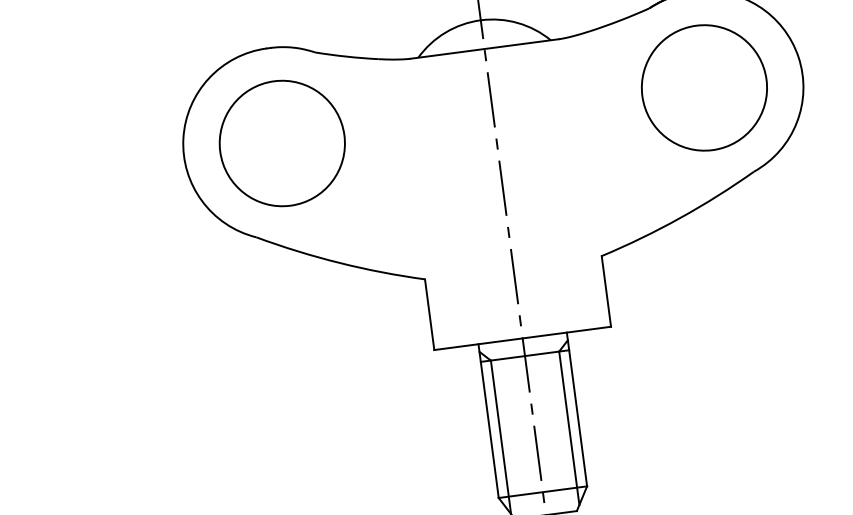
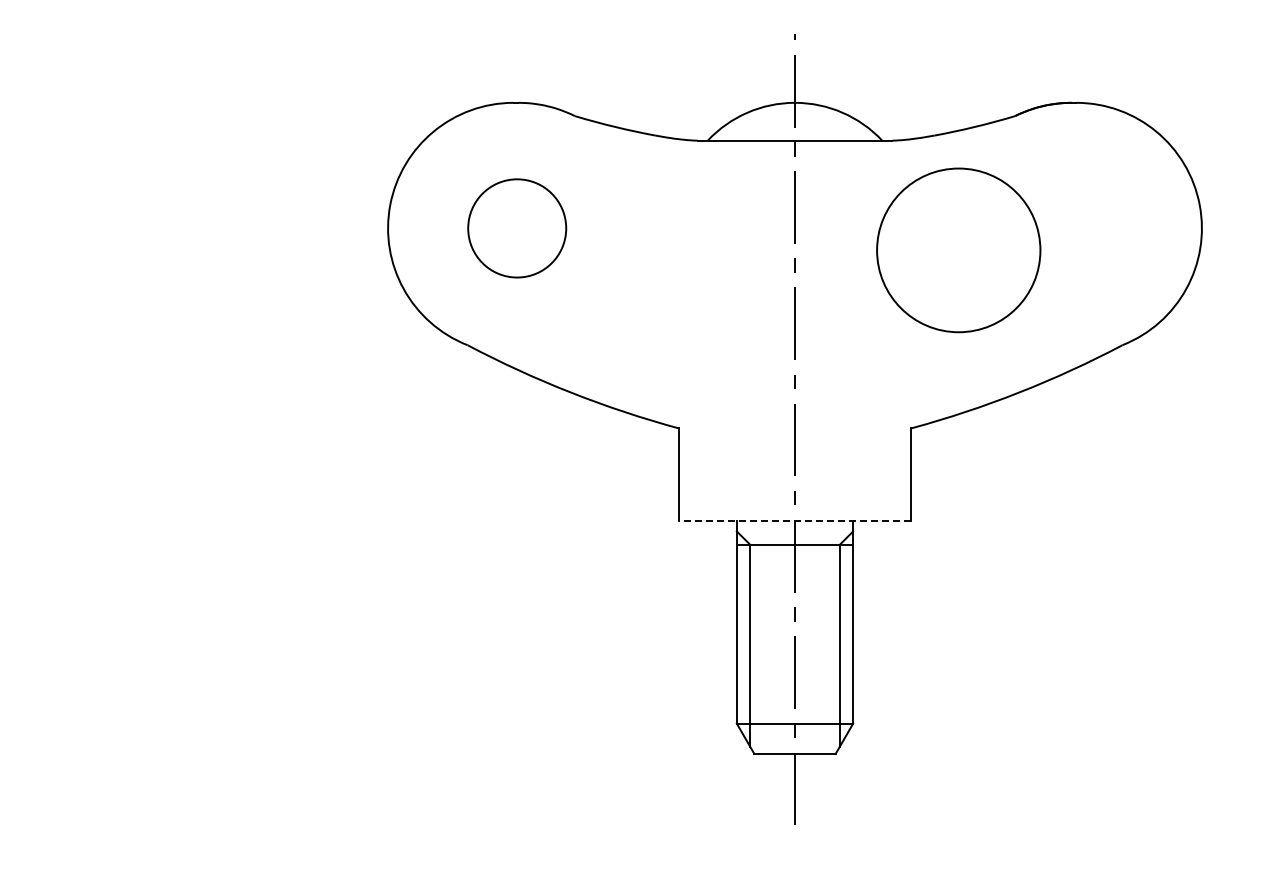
part: (704, 88) -> (958, 250), moved
part: (281, 143) -> (516, 228), size x0.6
line: (522, 338) -> (794, 521), solid -> dashed

